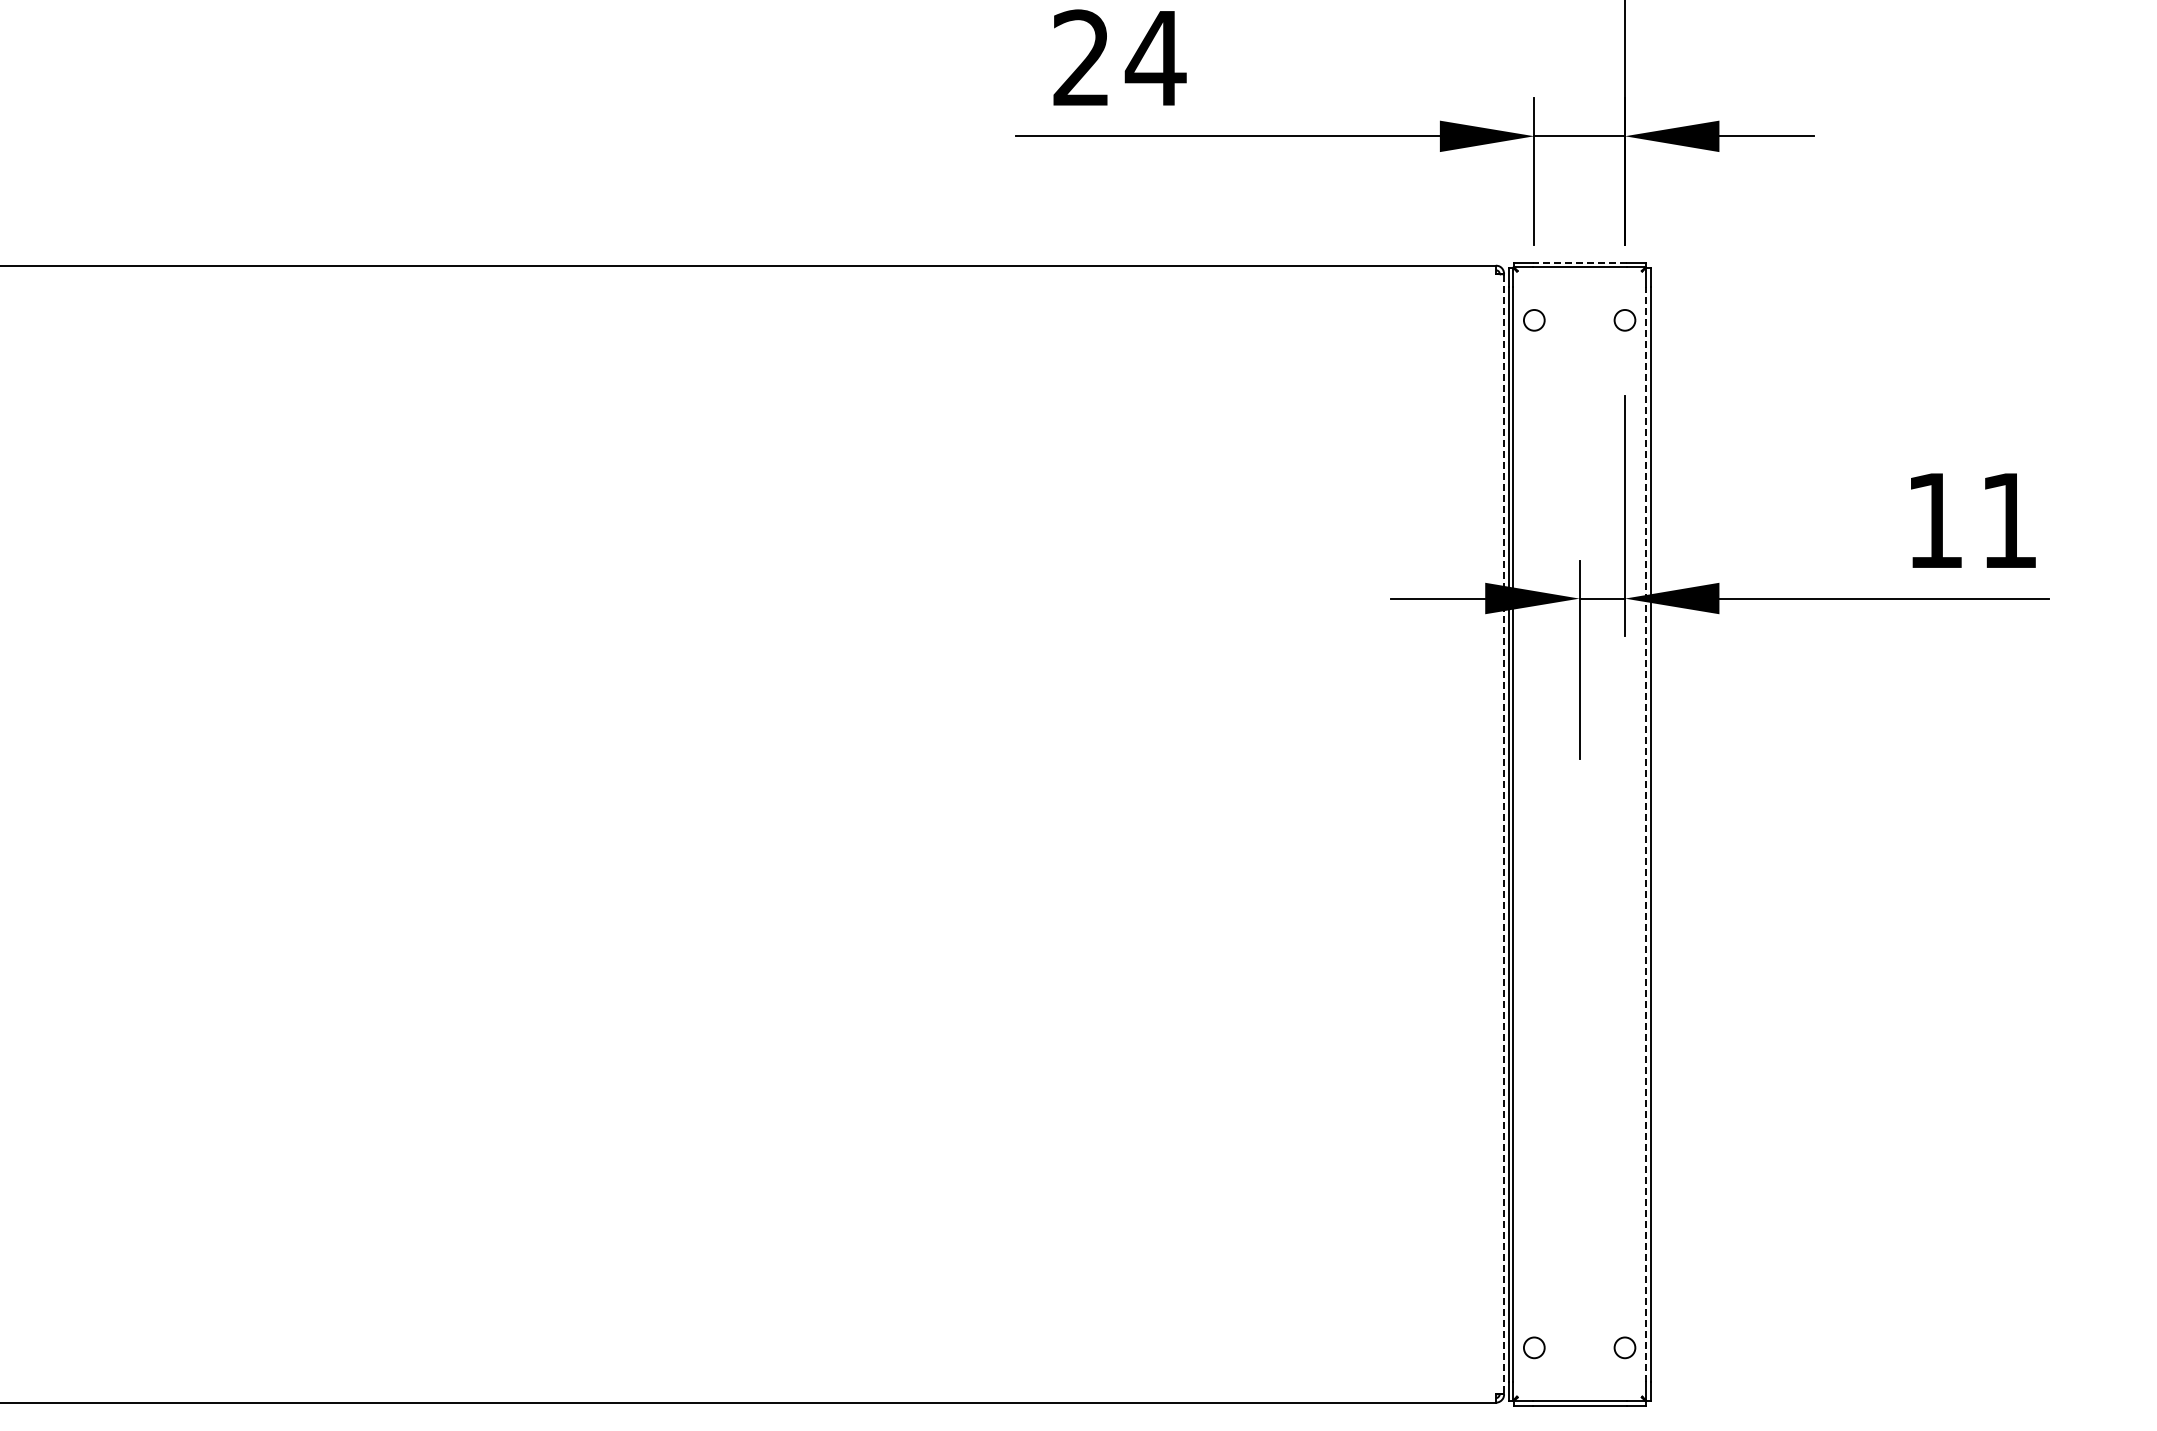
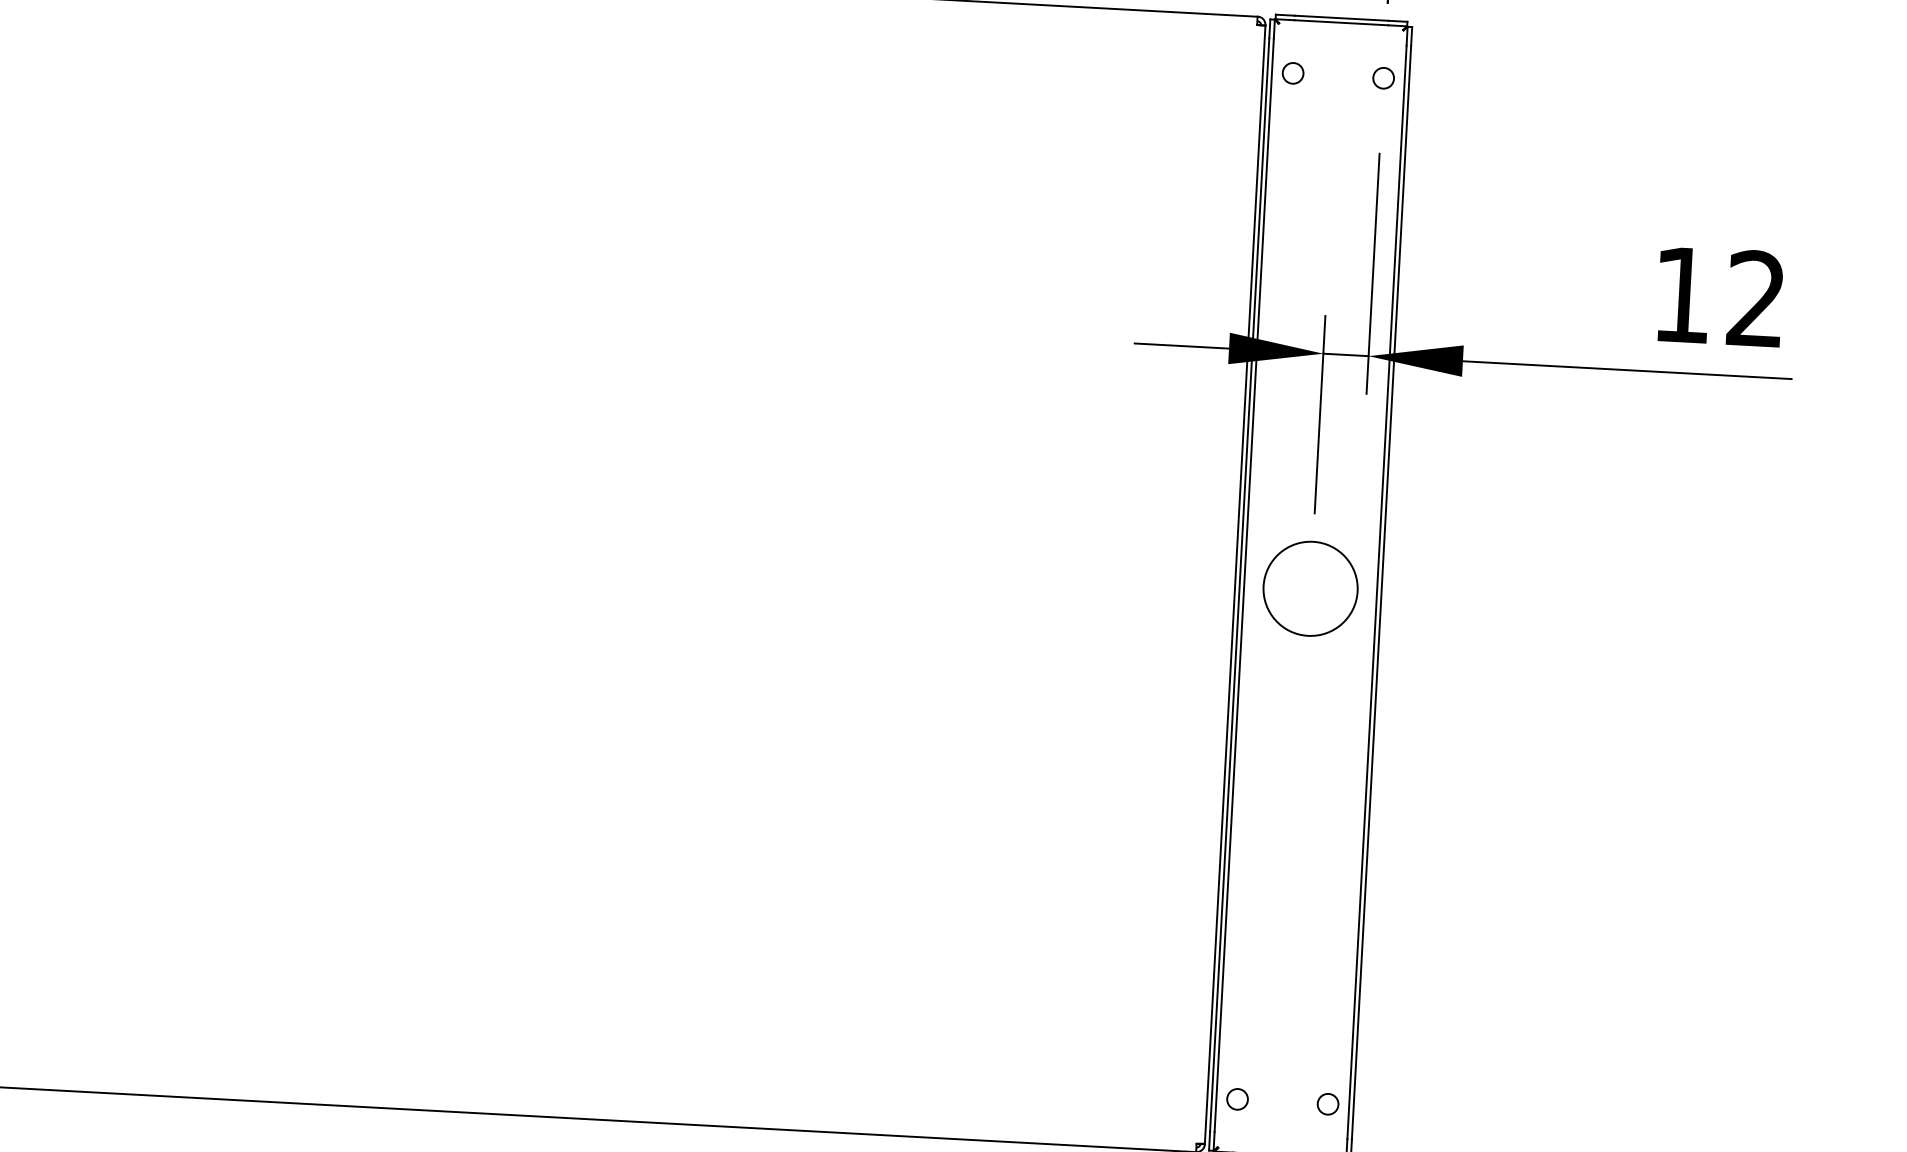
line: (1579, 262) -> (1341, 18), dashed -> solid
text: (2008, 519) -> (1755, 297), 11 -> 12
line: (1646, 833) -> (1377, 591), dashed -> solid
line: (1504, 834) -> (1235, 585), dashed -> solid
circle: (1579, 834) -> (1310, 589), added

